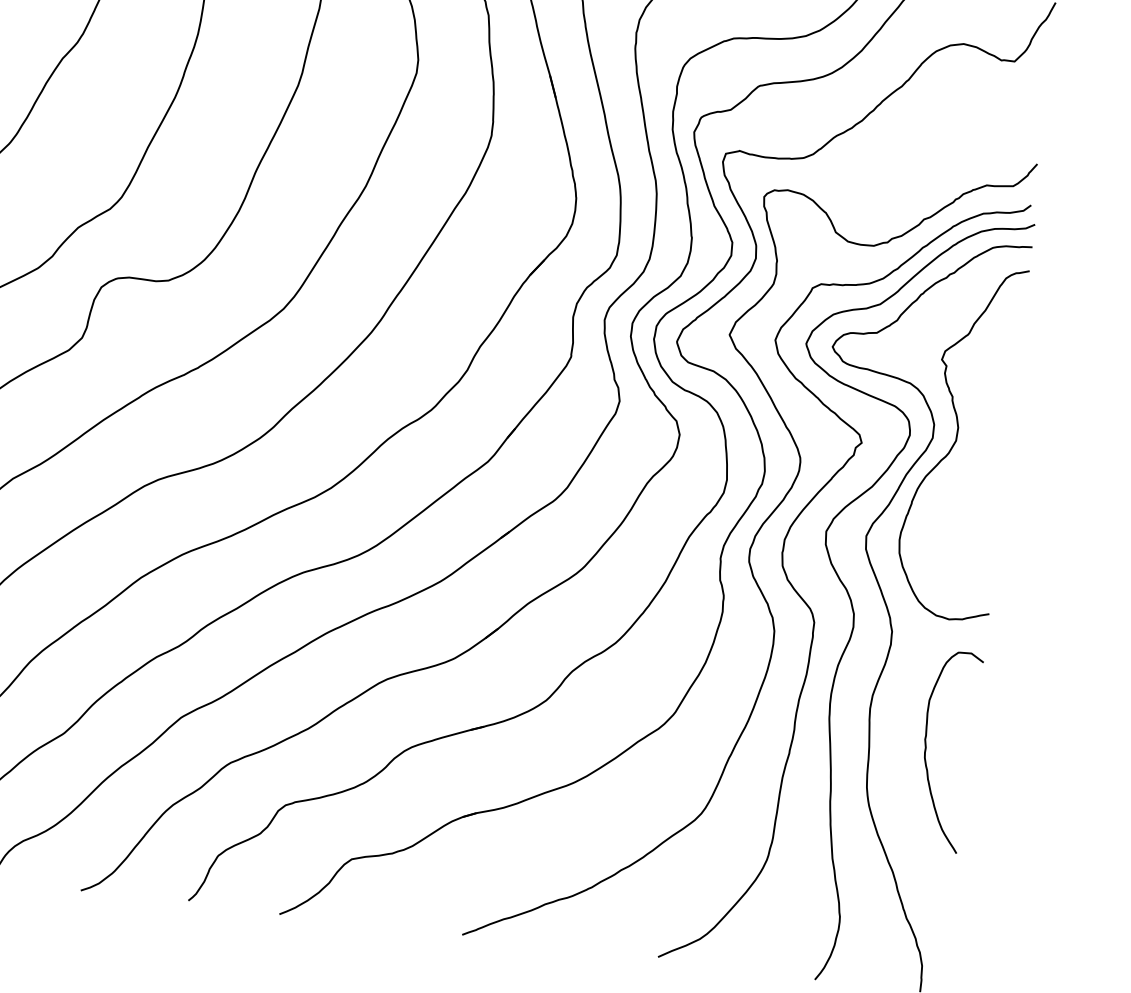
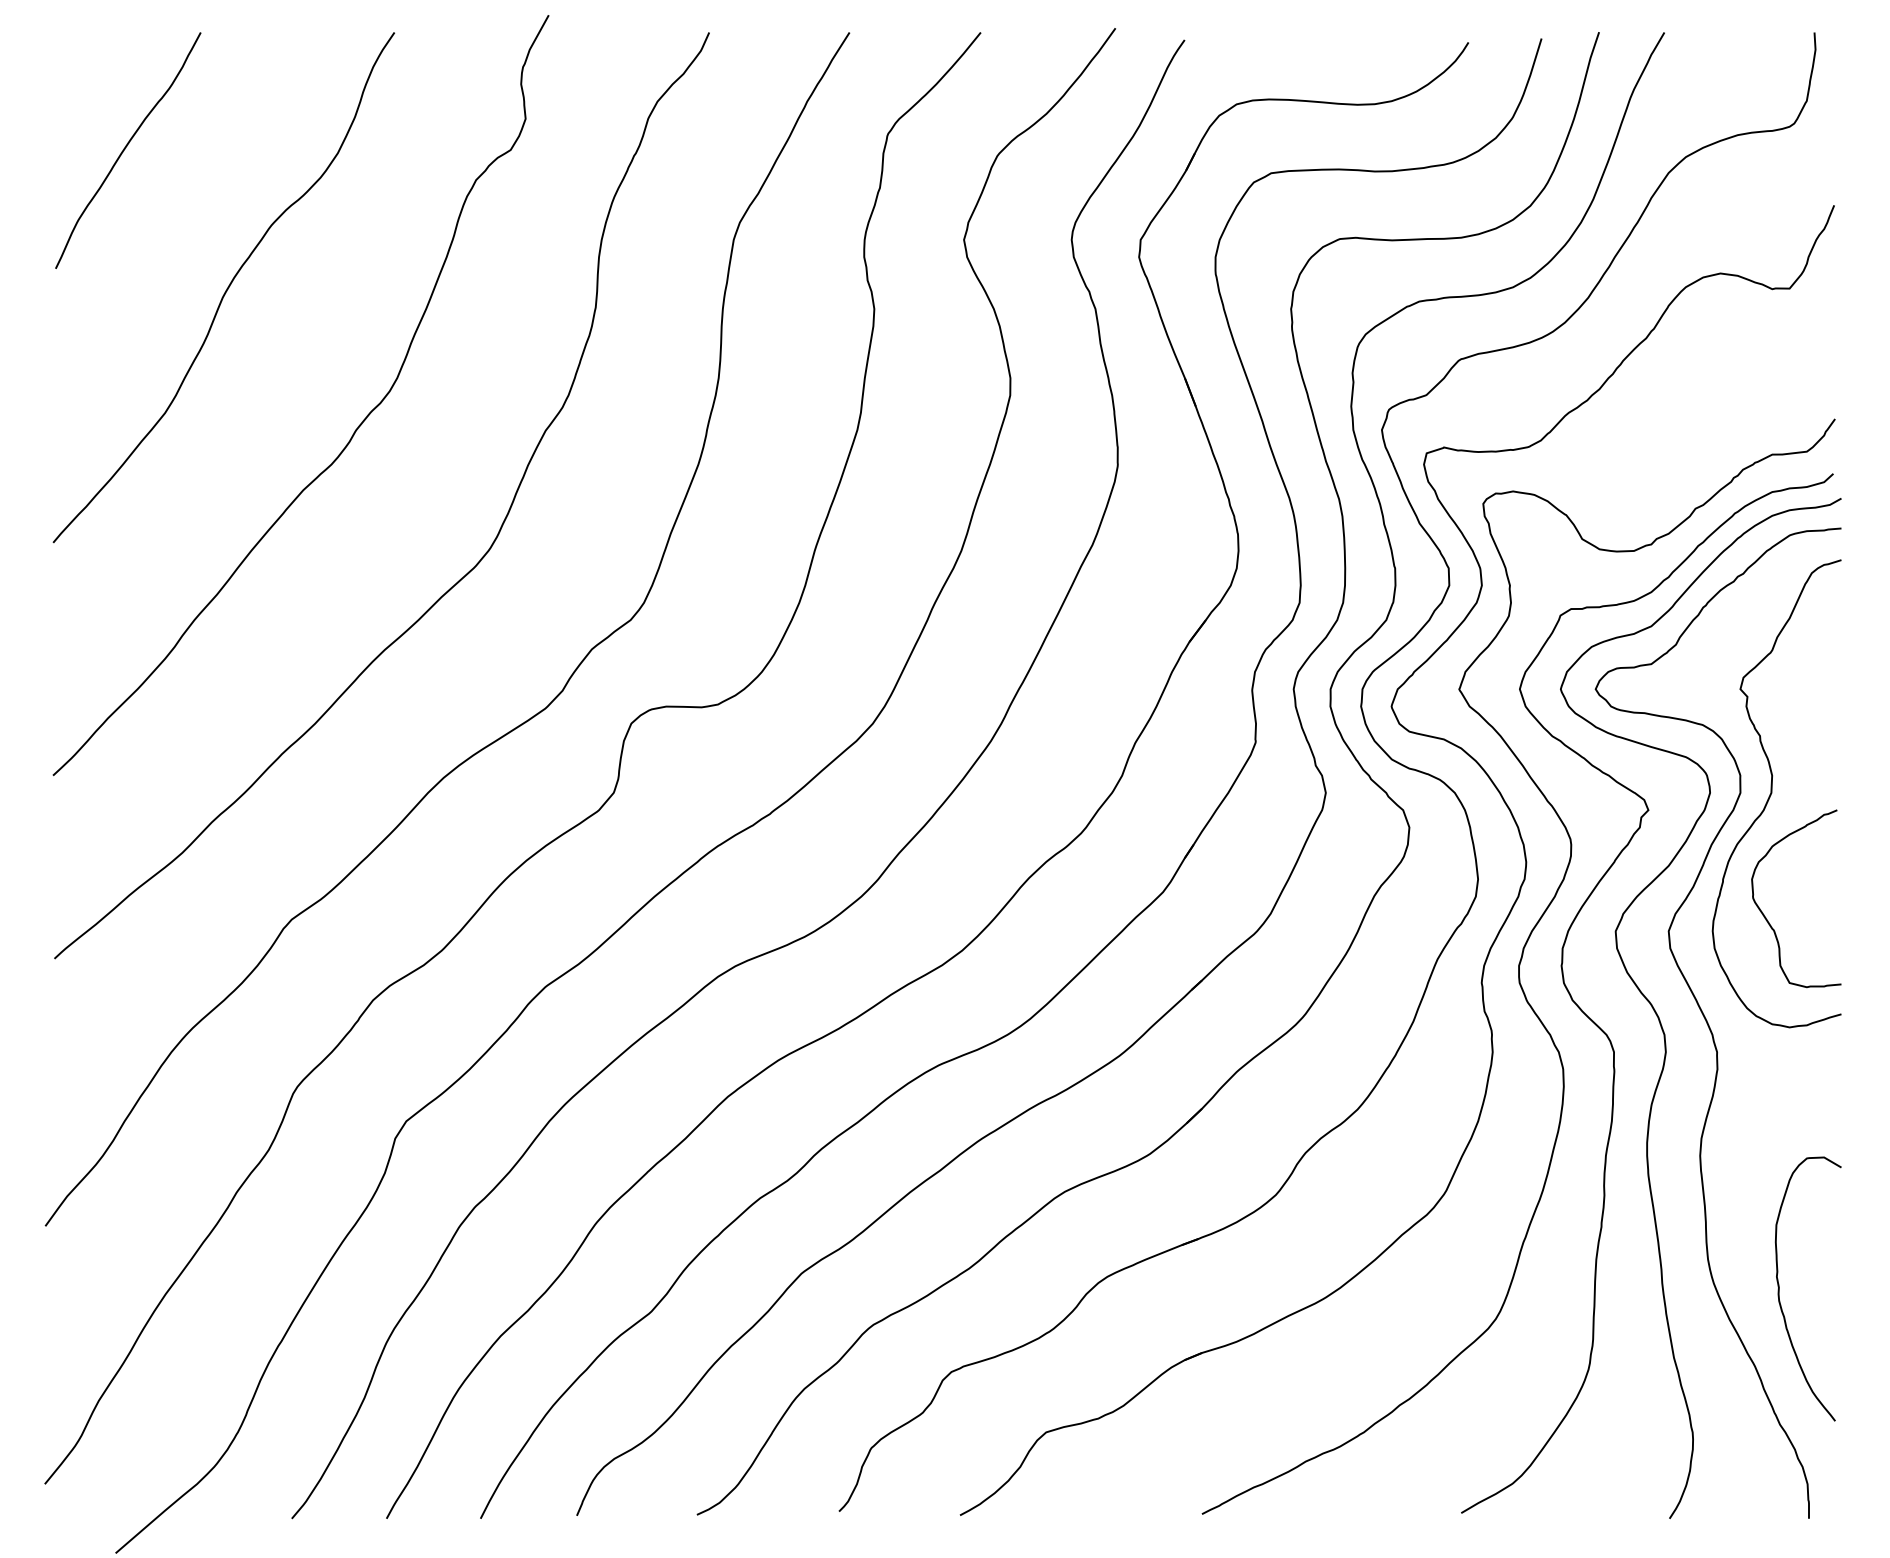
curve: (941, 534) -> (1766, 917), added
curve: (926, 748) -> (1779, 1288), moved

